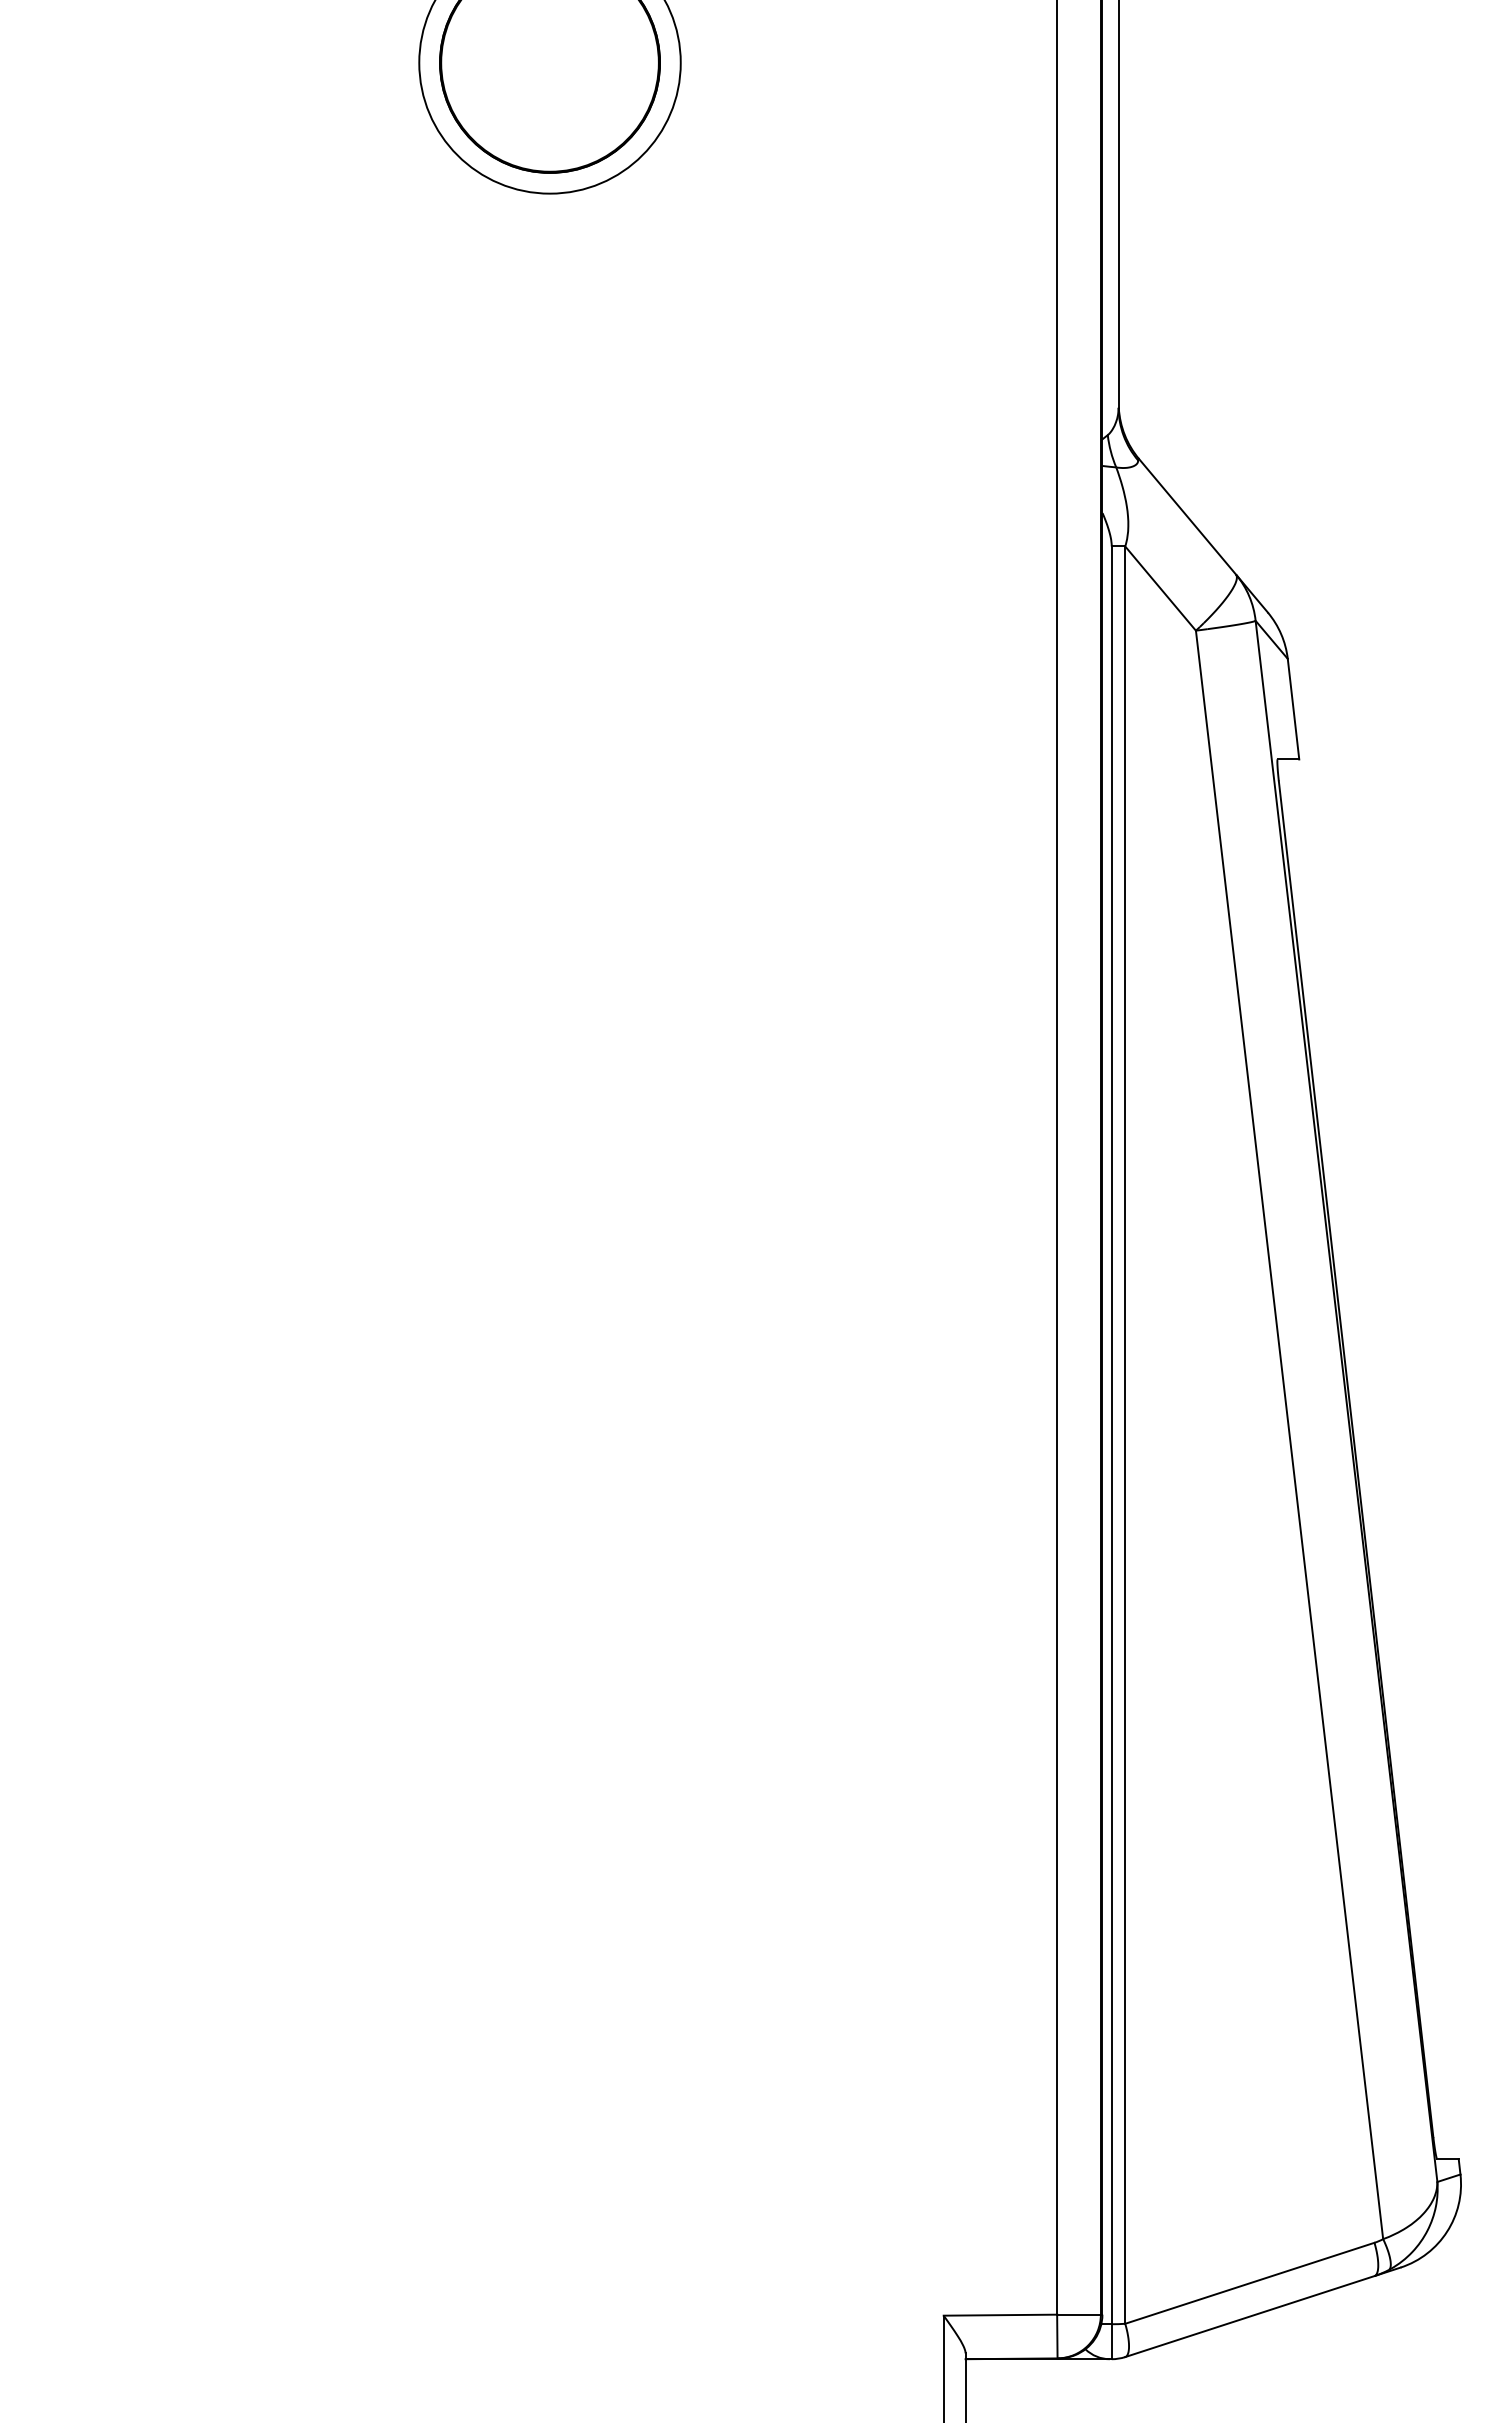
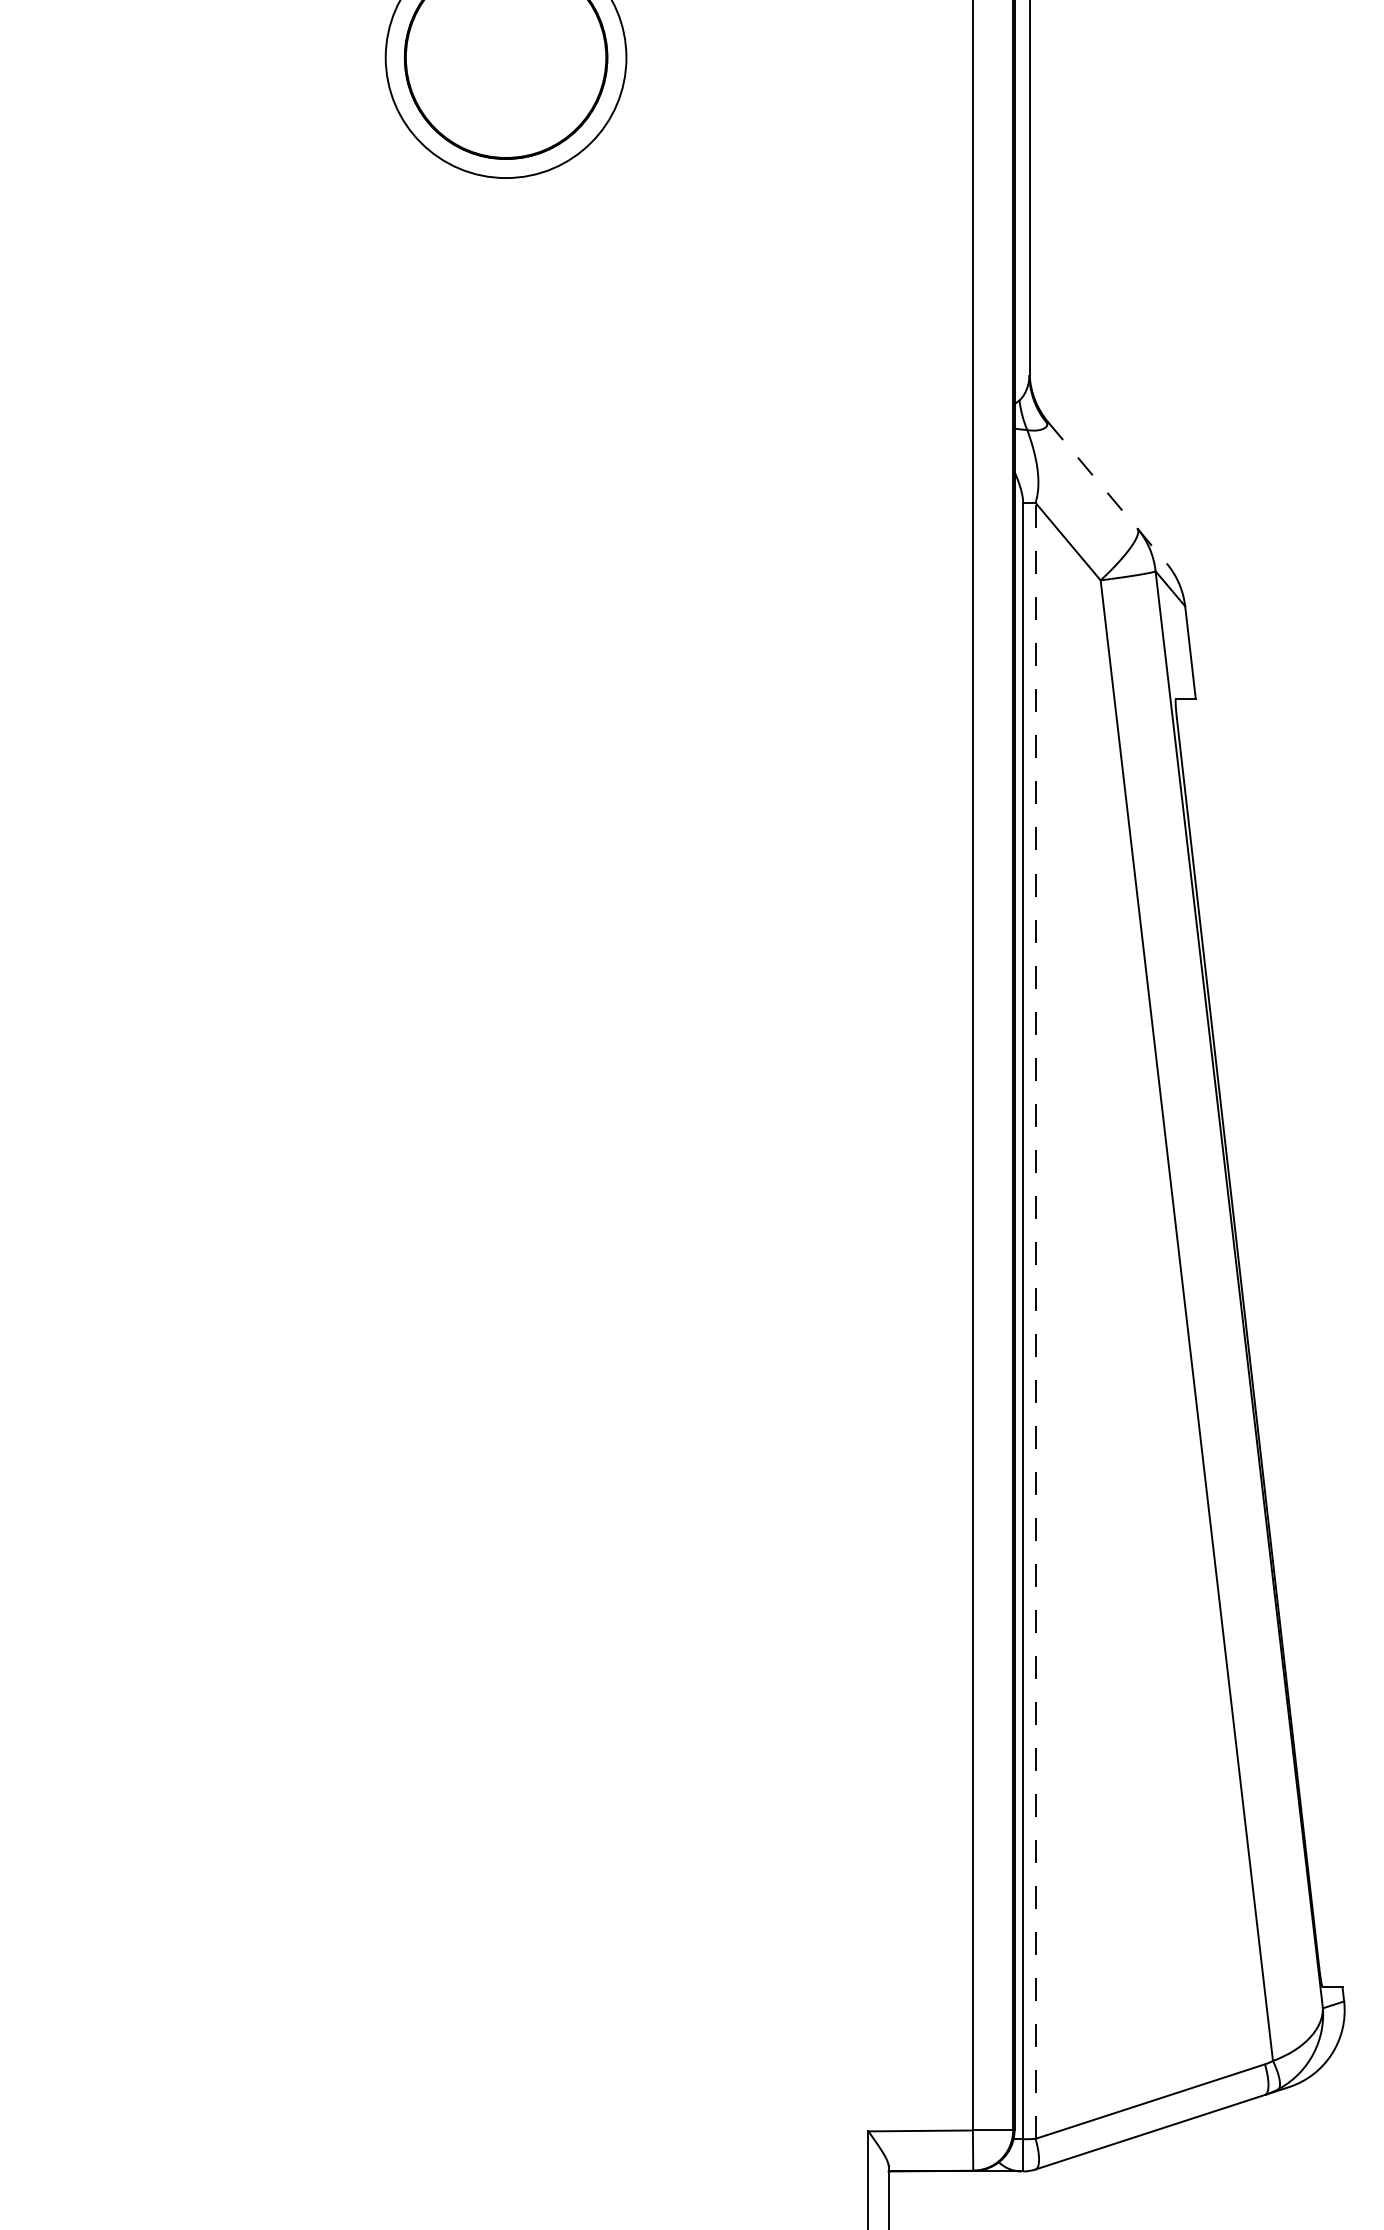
line: (1203, 536) -> (1107, 493), solid -> dashed
line: (1125, 1435) -> (1035, 1321), solid -> dashed

